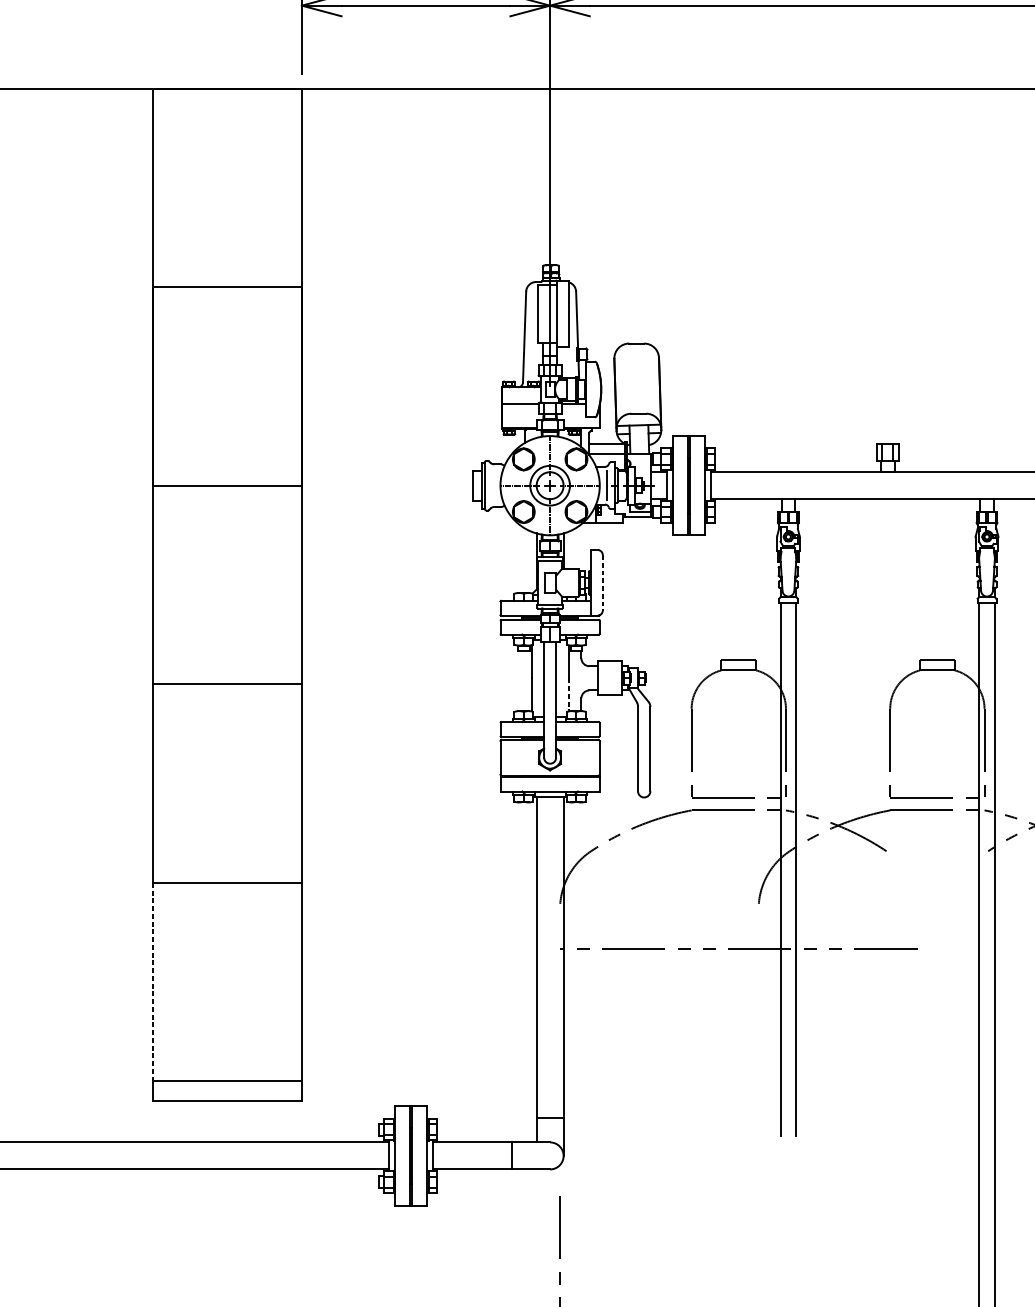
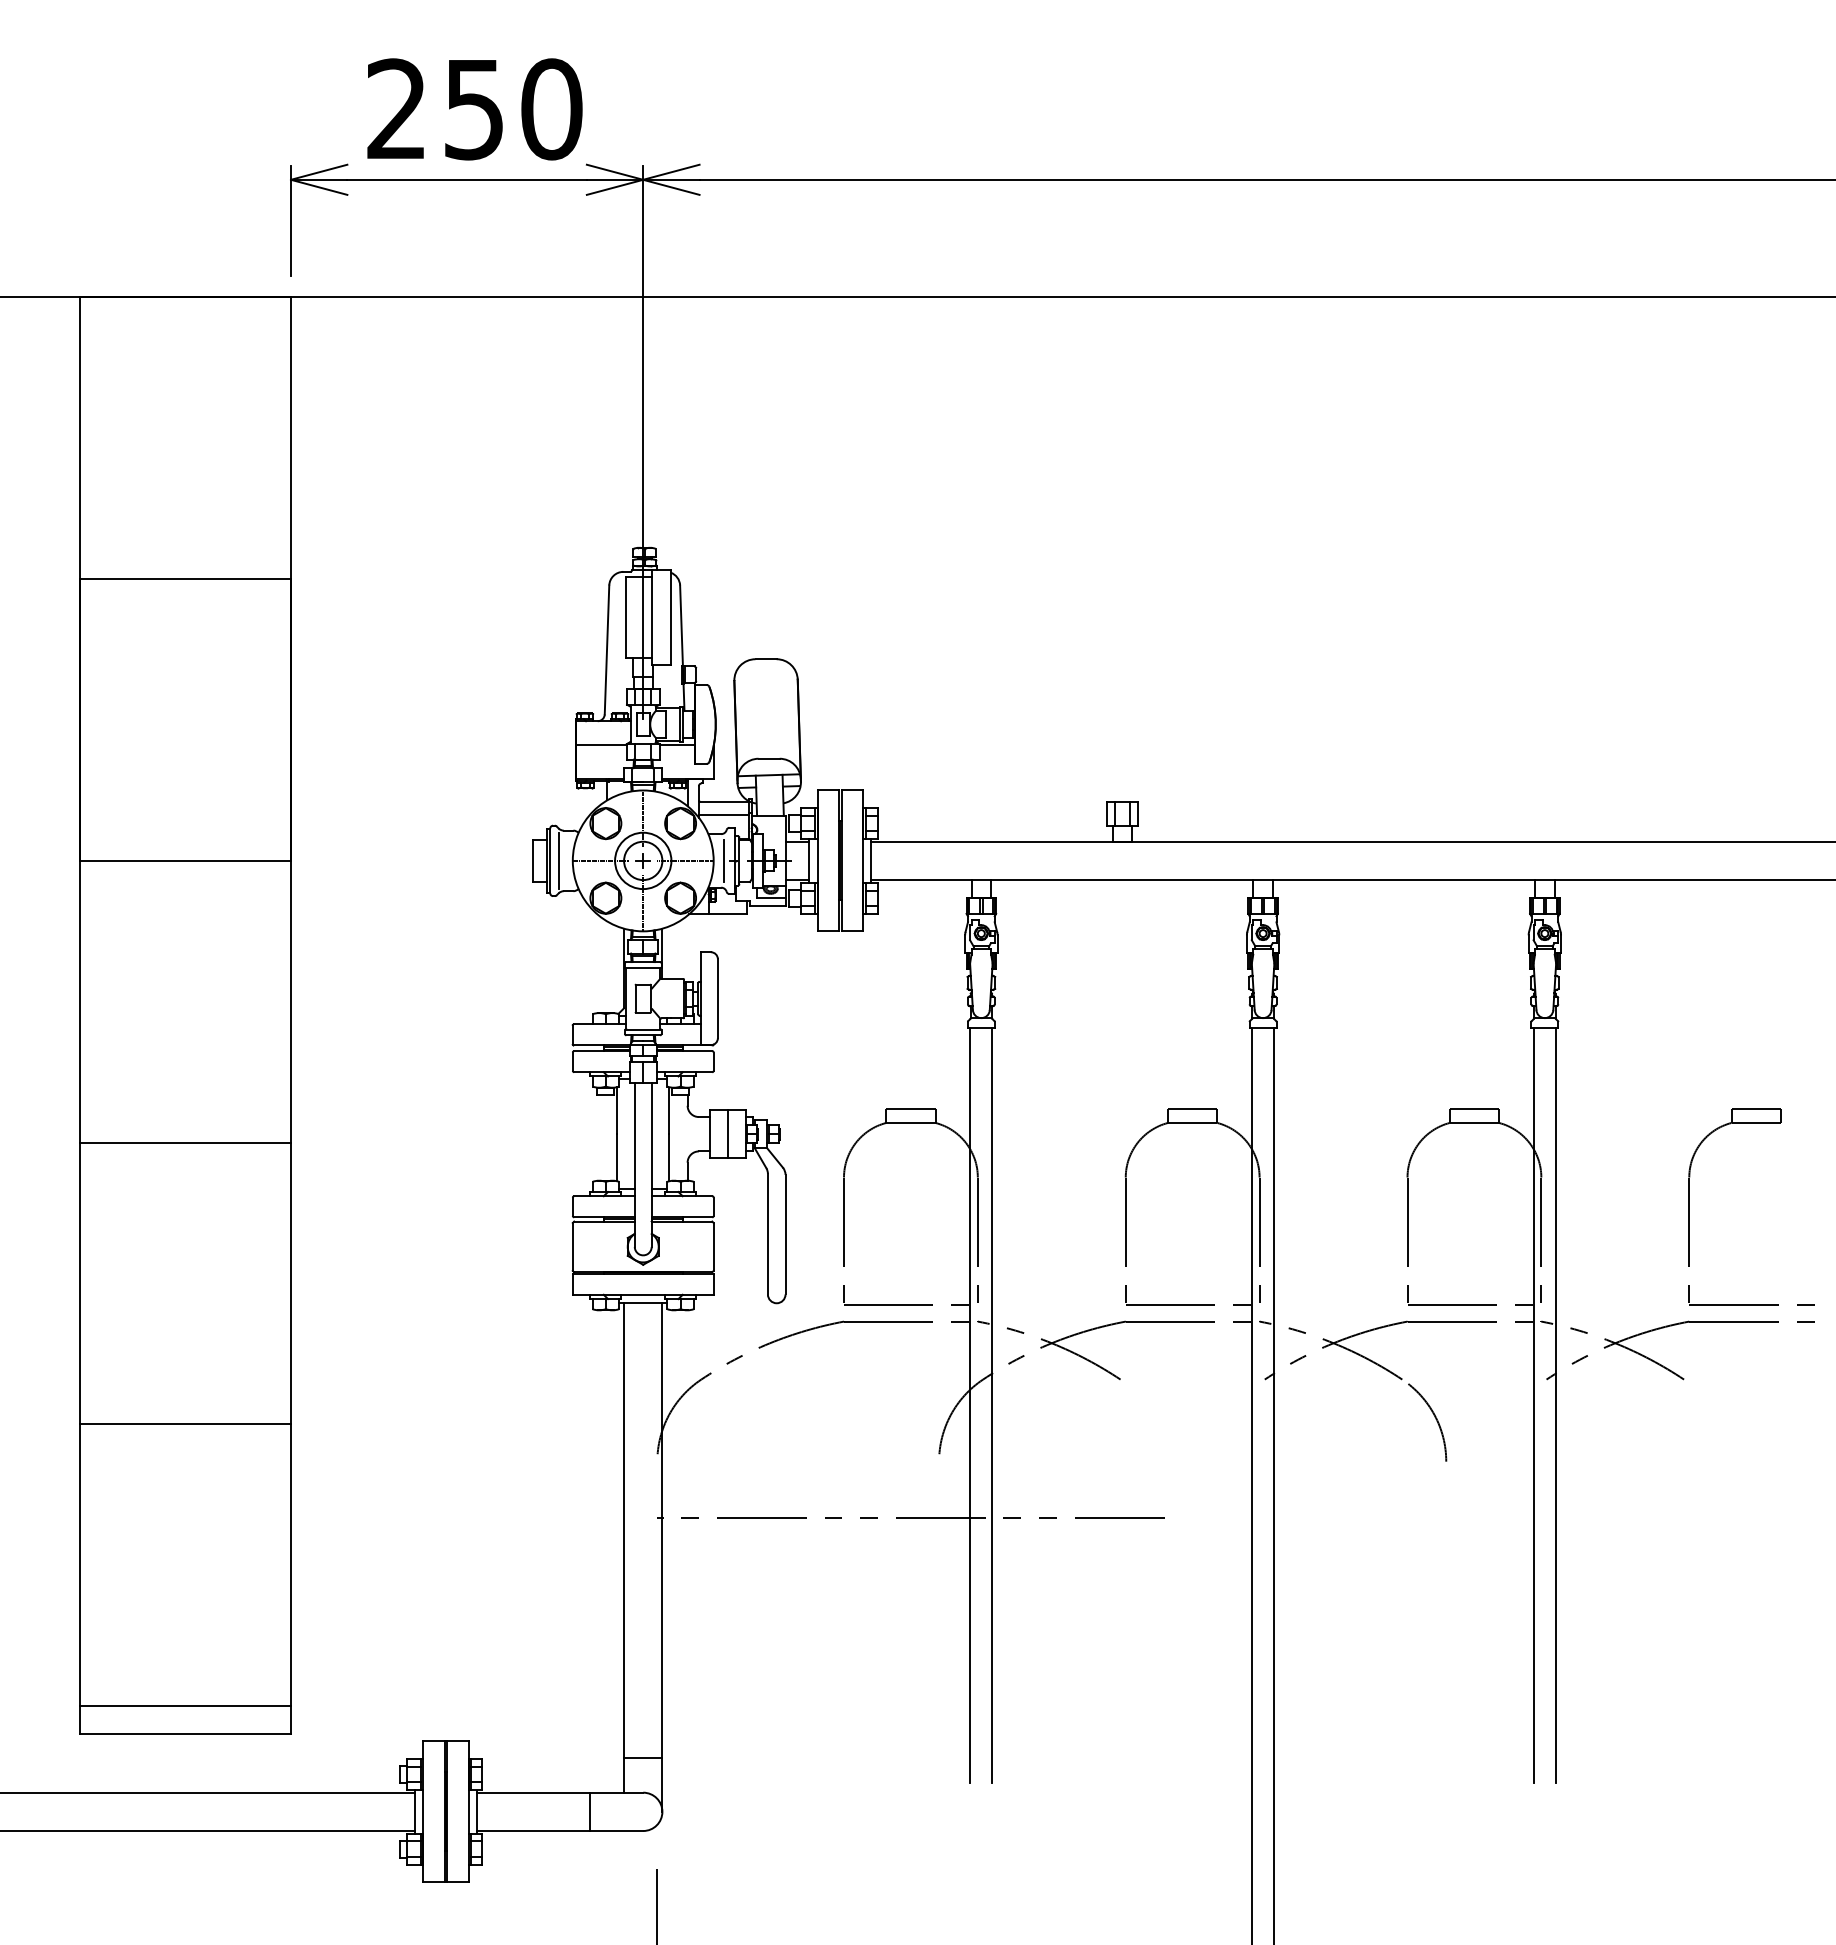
line: (490, 485) -> (558, 860), added
line: (602, 583) -> (717, 999), dashed -> solid
line: (610, 678) -> (728, 1134), added
line: (568, 694) -> (669, 1157), dashed -> solid
line: (152, 982) -> (79, 1565), dashed -> solid

